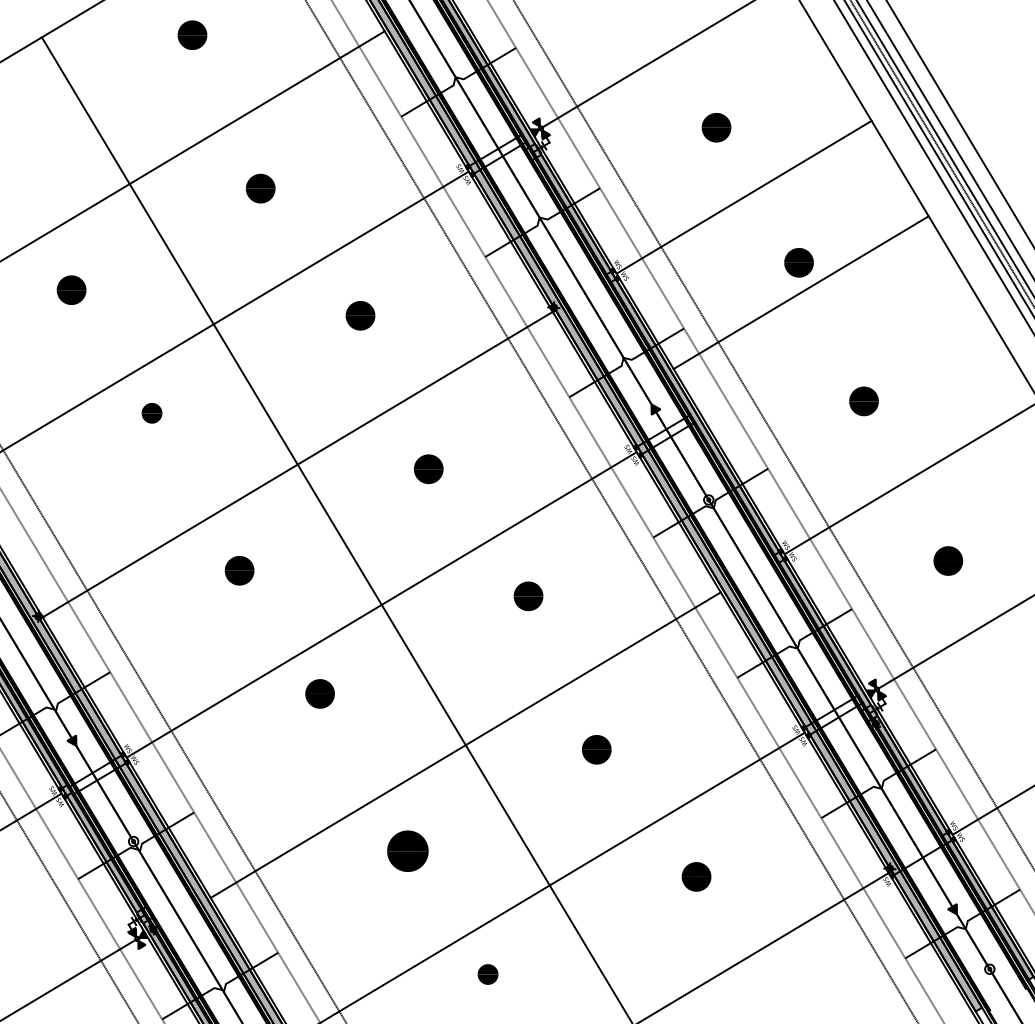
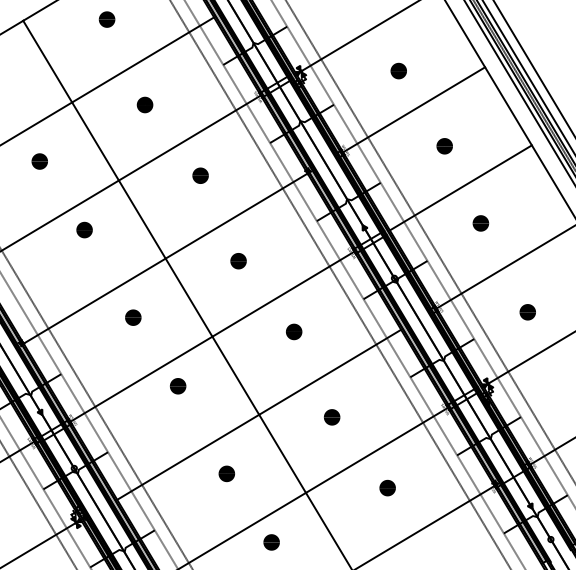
line: (800, 291) -> (460, 187), moved
part: (151, 412) -> (84, 229), size x1.43
part: (407, 850) -> (226, 473), size x0.71
part: (487, 974) -> (271, 542), size x1.43

